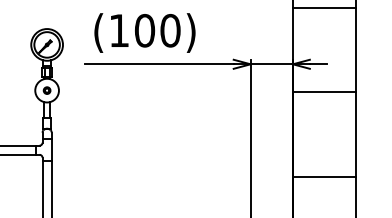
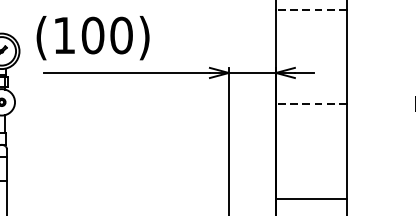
line: (324, 7) -> (311, 9), solid -> dashed
text: (144, 32) -> (92, 37), moved
line: (324, 92) -> (311, 104), solid -> dashed

